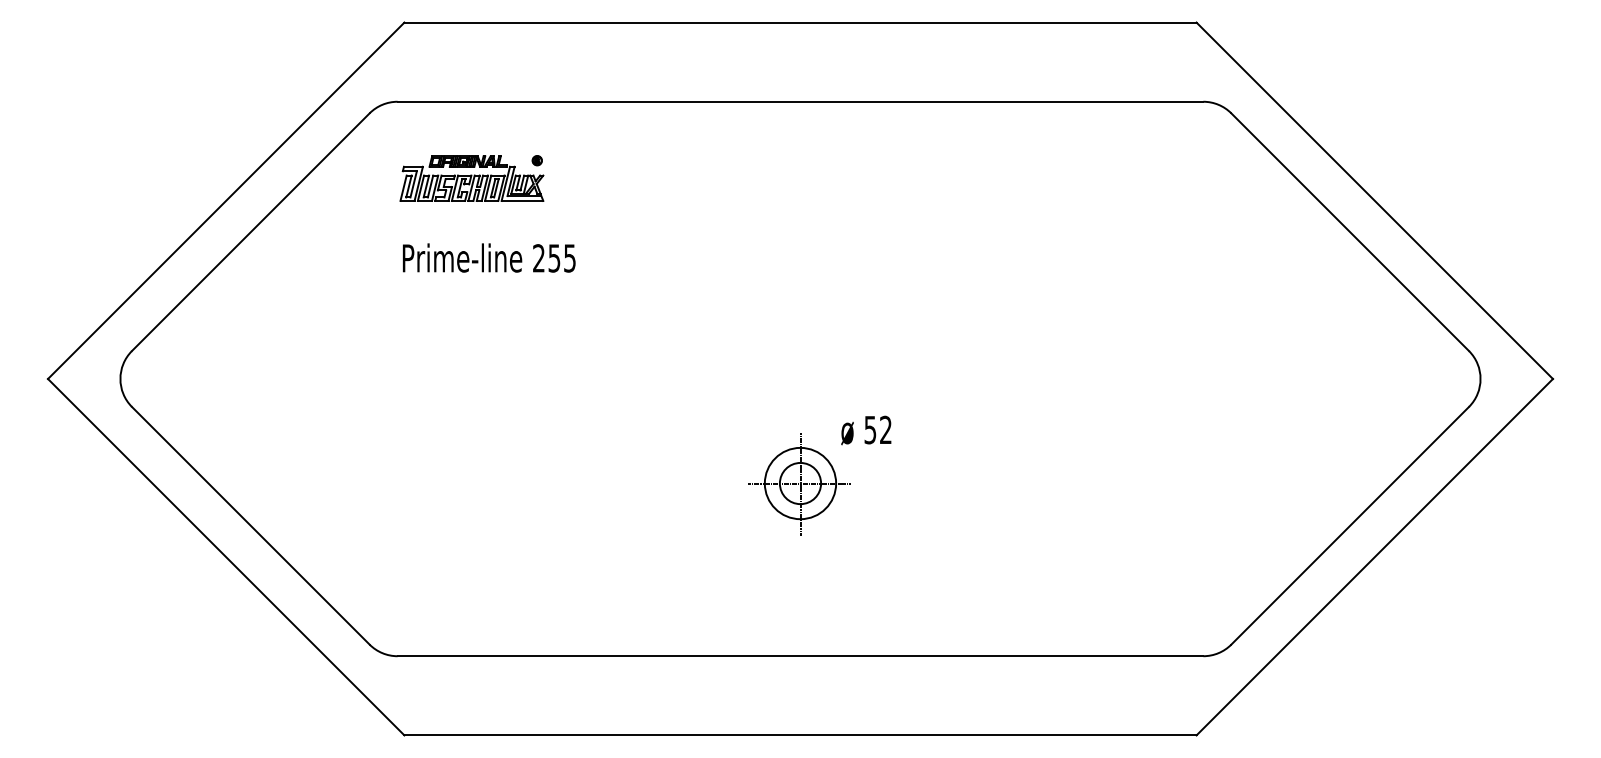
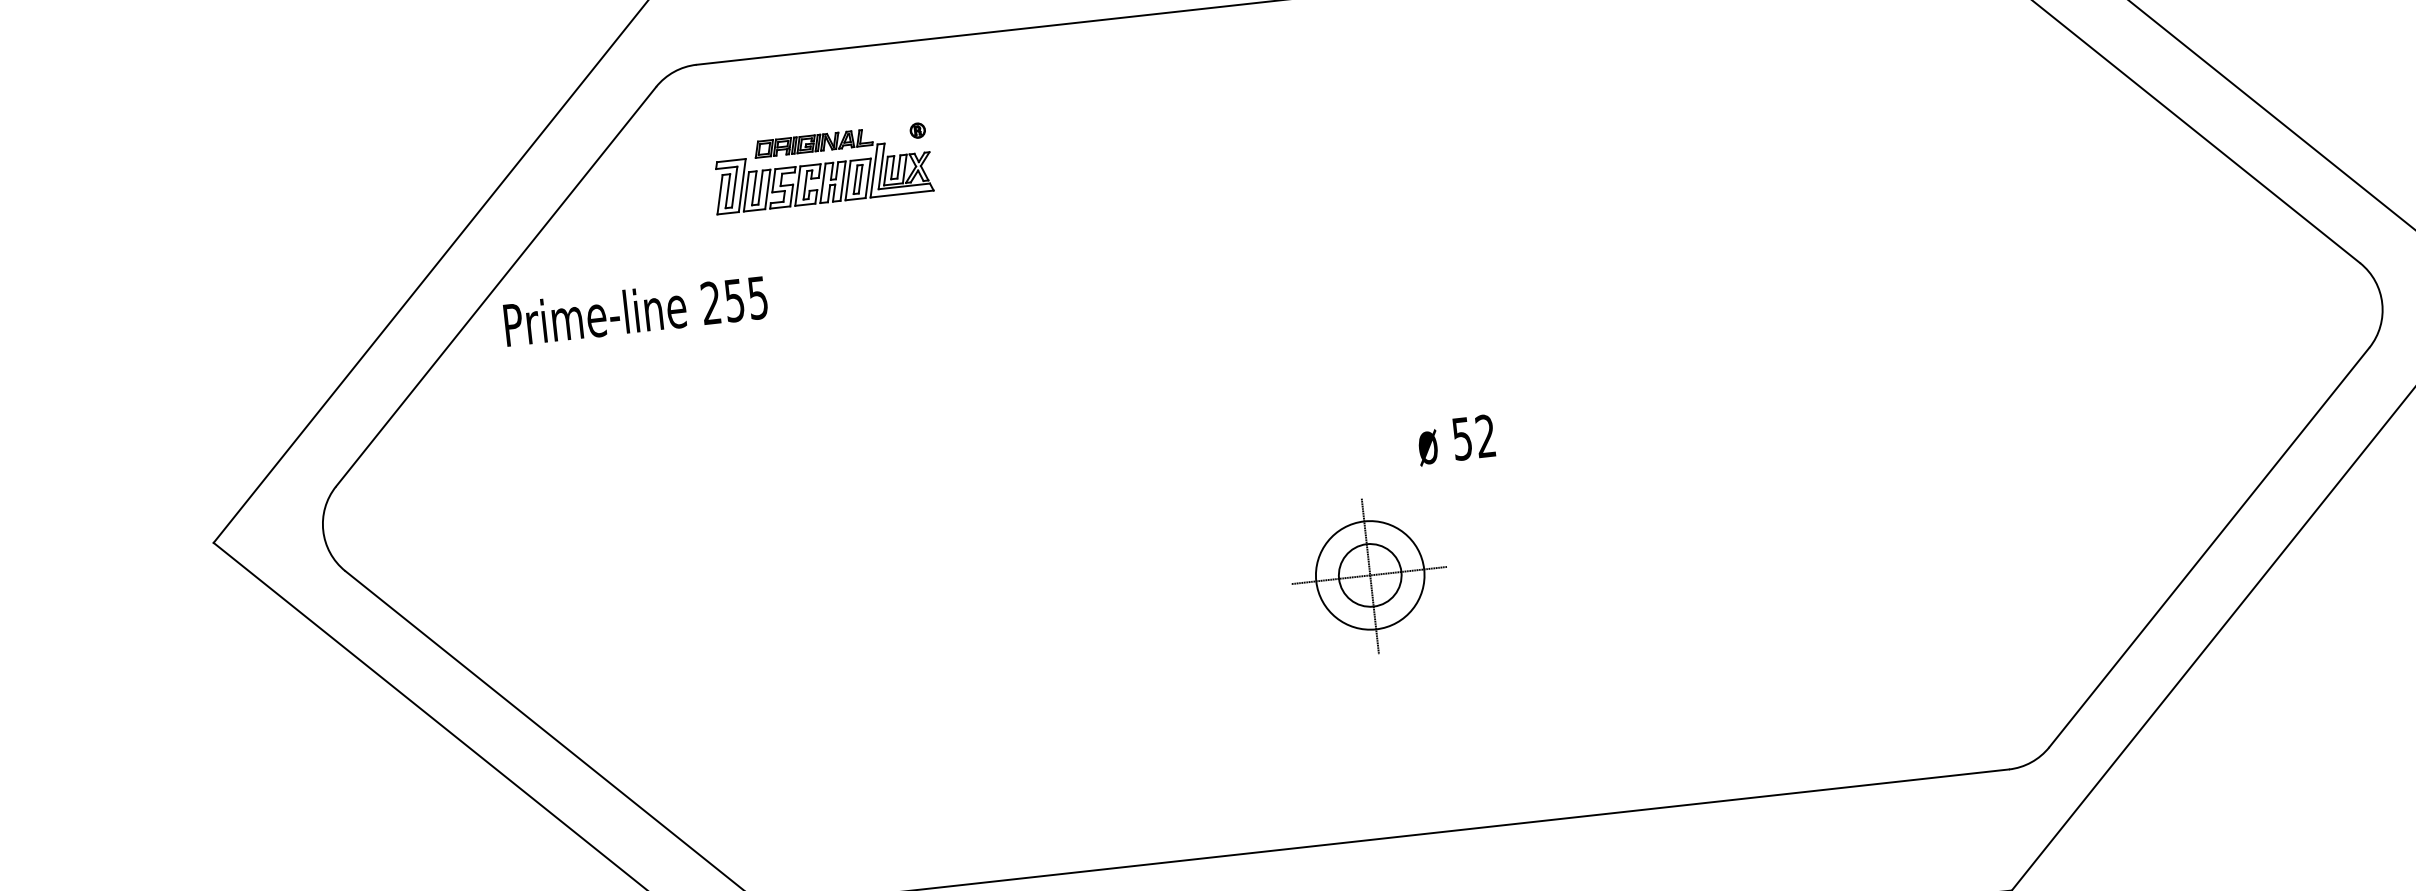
text: (489, 257) -> (636, 310), moved
text: (866, 430) -> (1456, 440), moved

